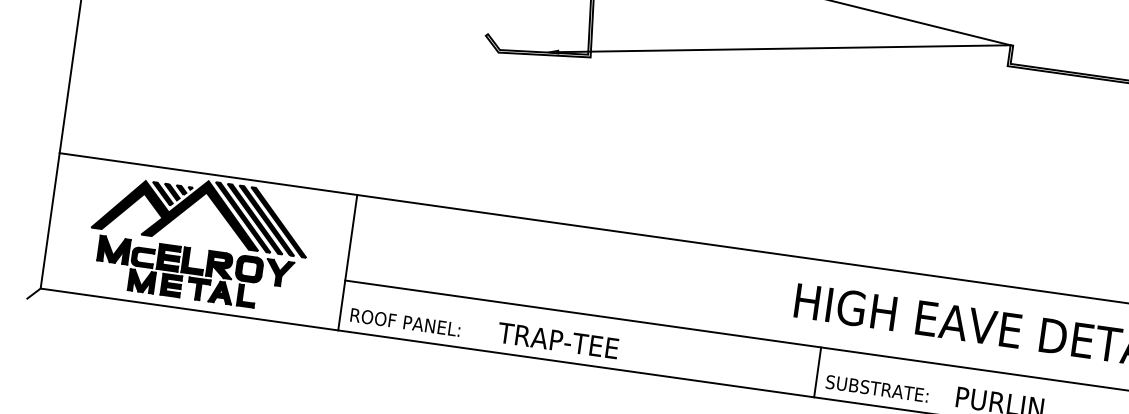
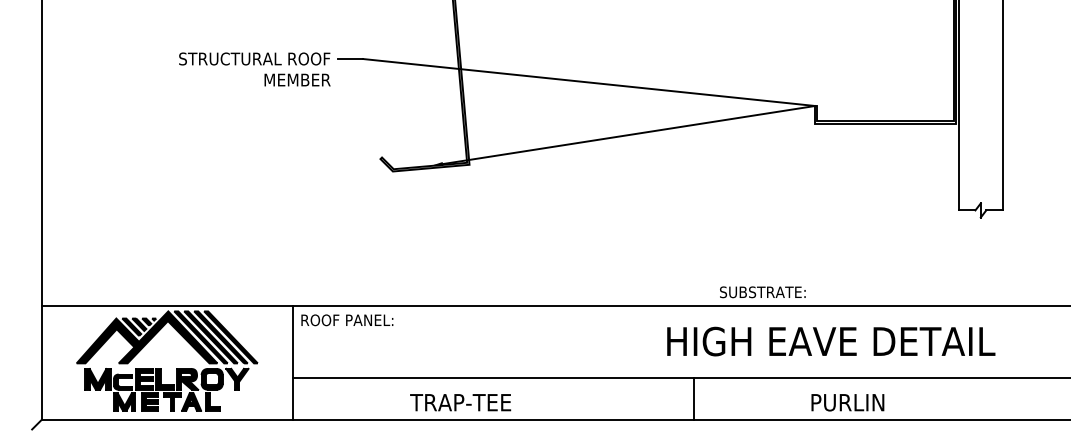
text: (405, 322) -> (347, 320), moved
text: (558, 340) -> (460, 402), moved
text: (876, 388) -> (762, 292), moved

